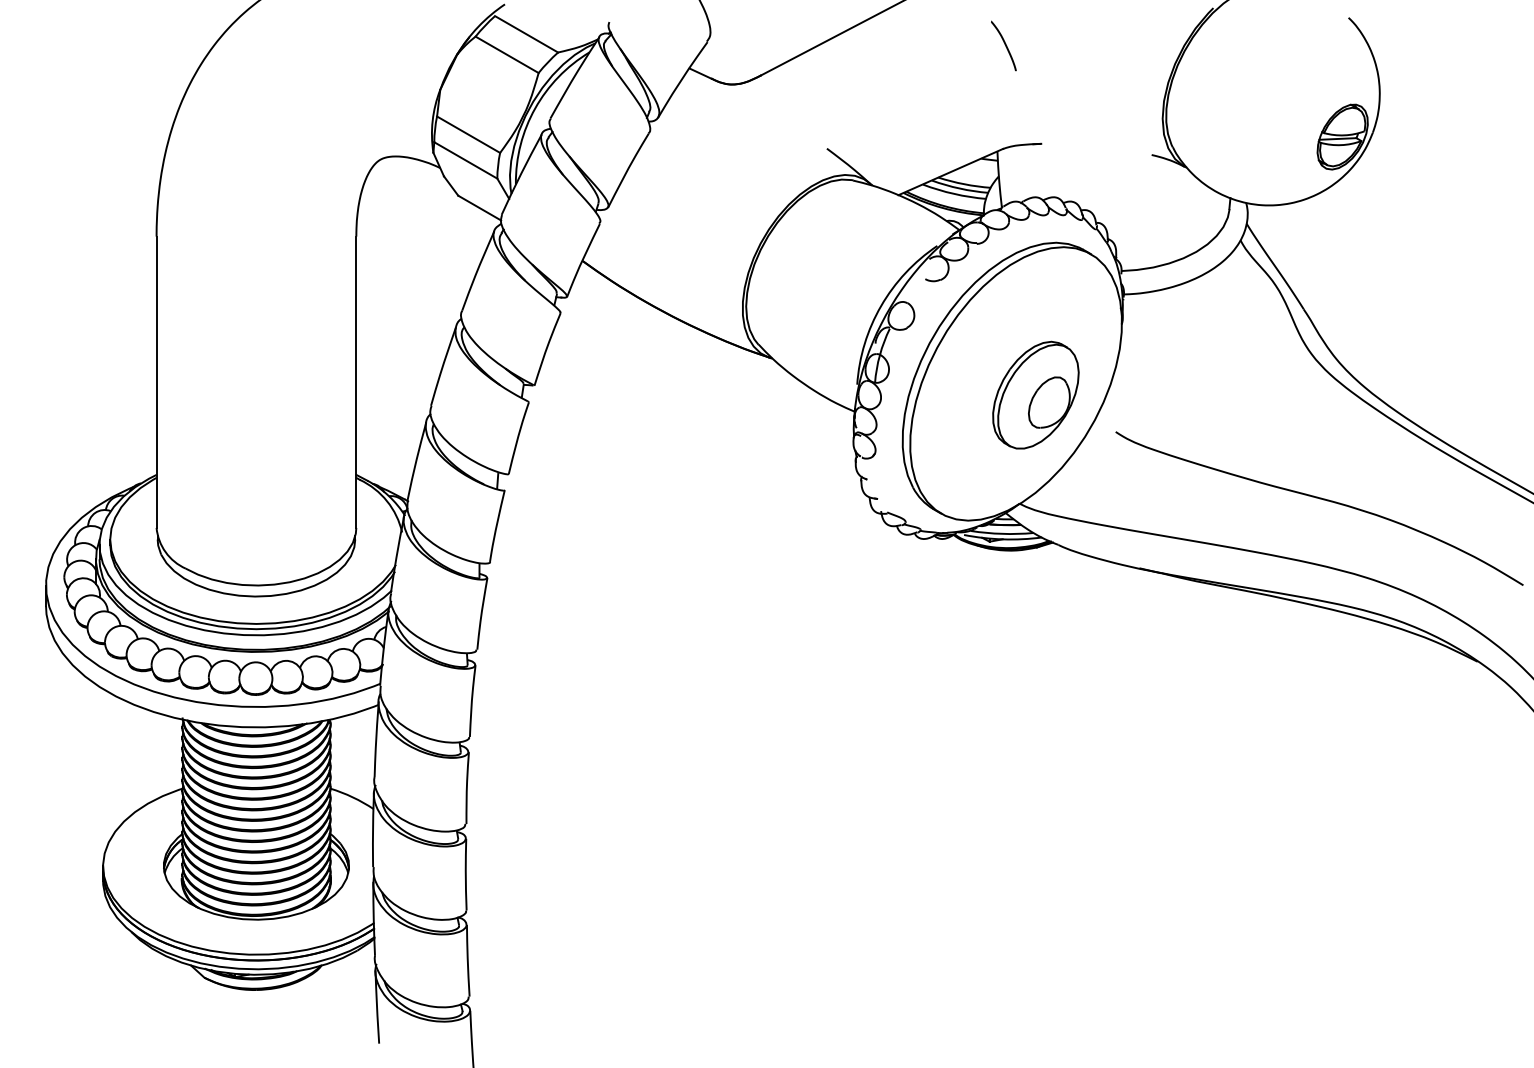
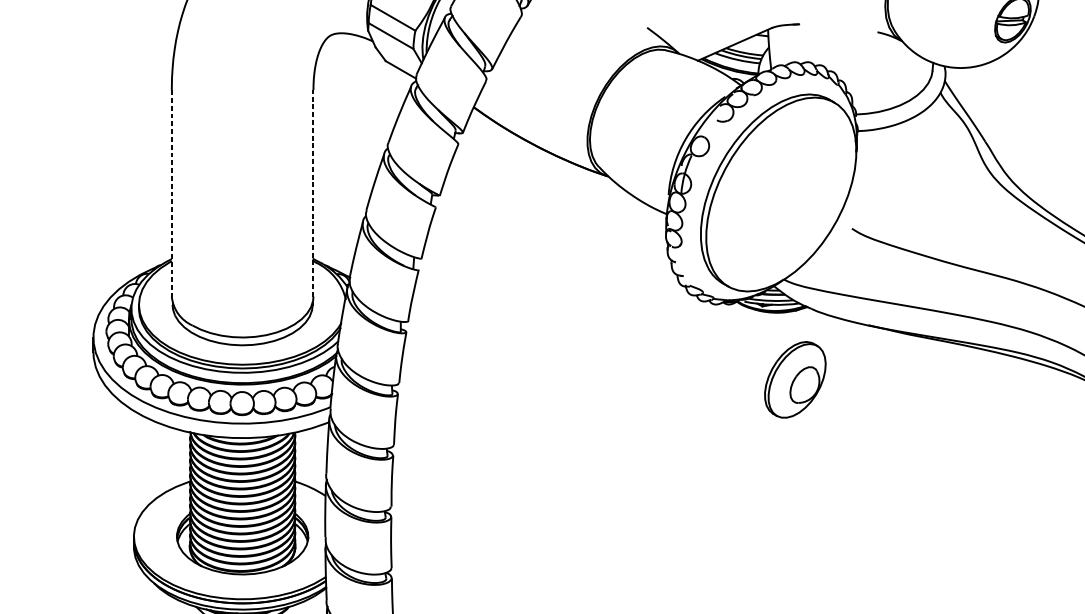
line: (156, 382) -> (171, 193), solid -> dashed
line: (356, 382) -> (313, 193), solid -> dashed
part: (1035, 394) -> (795, 379), moved

